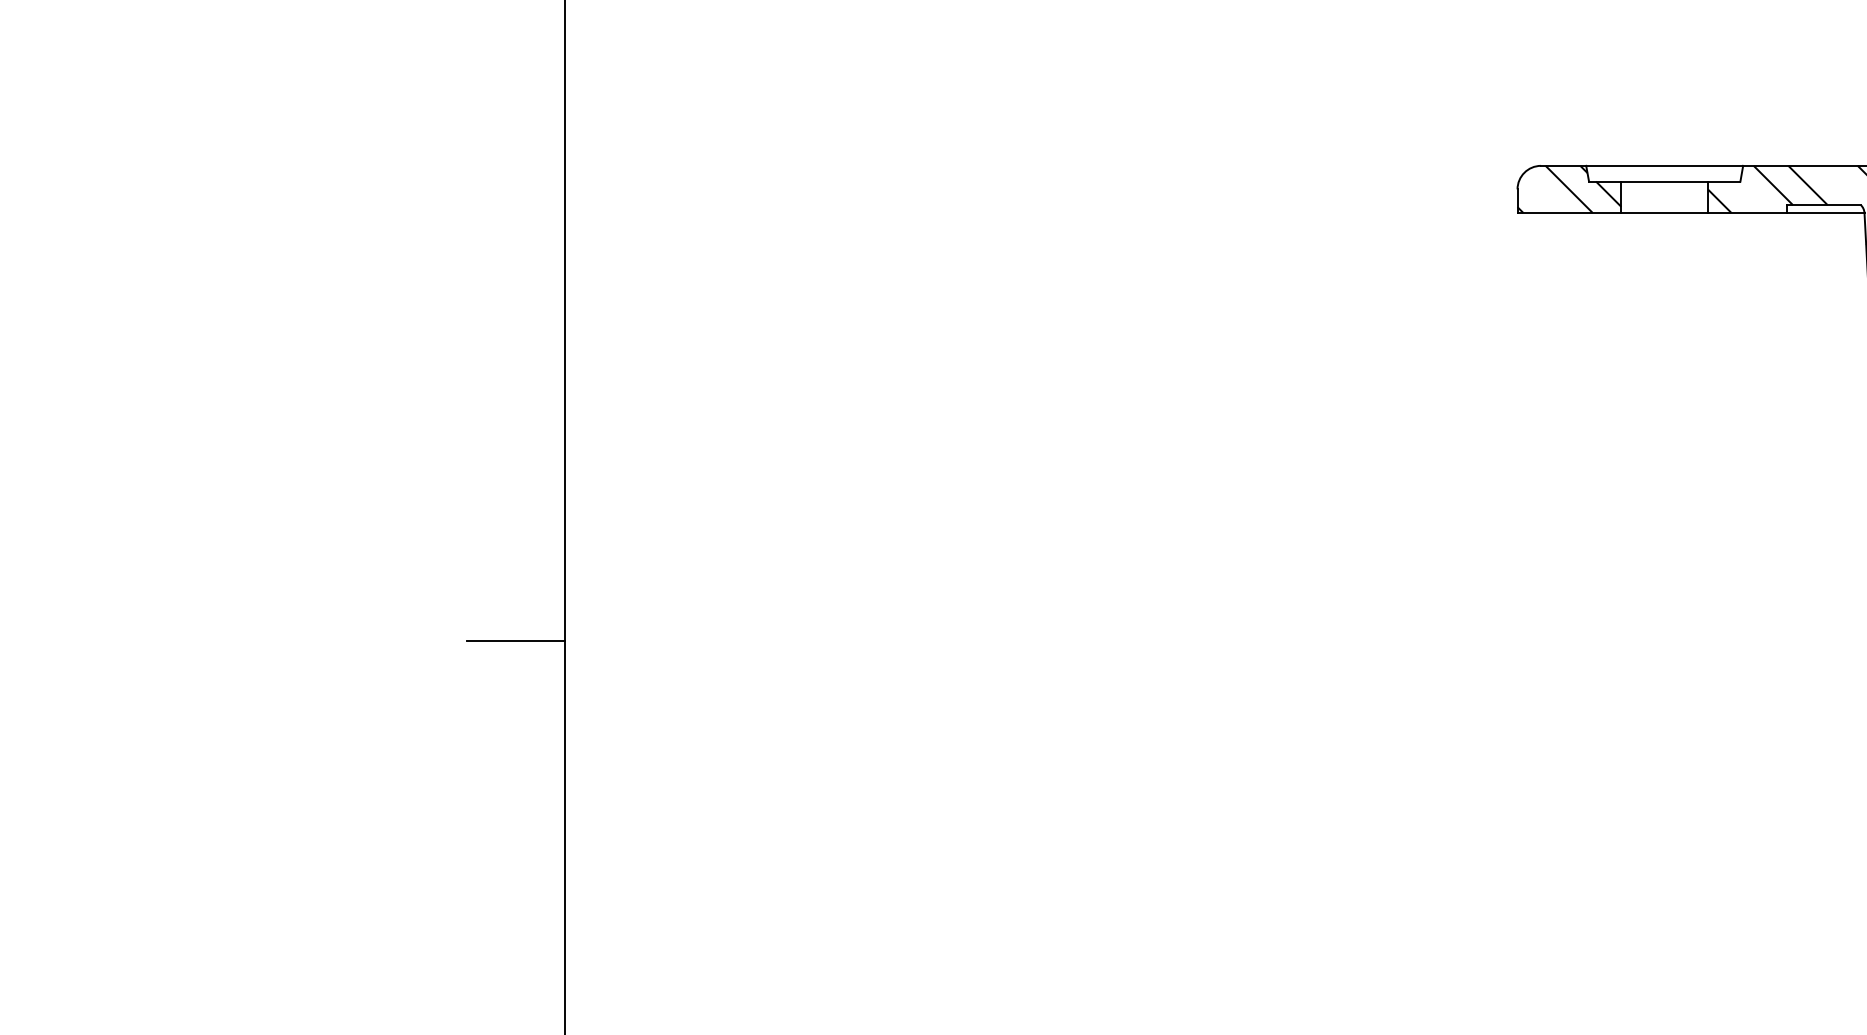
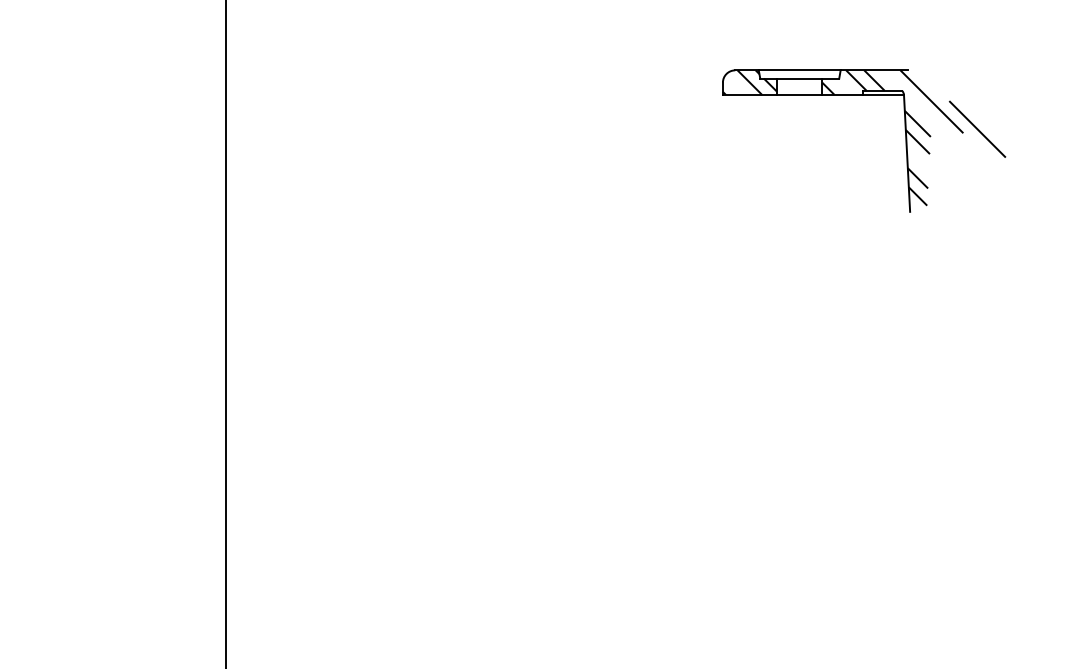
line: (516, 641) -> (200, 318), removed

